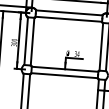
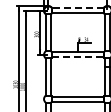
line: (68, 13) -> (77, 8), solid -> dashed
line: (65, 75) -> (78, 57), solid -> dashed

